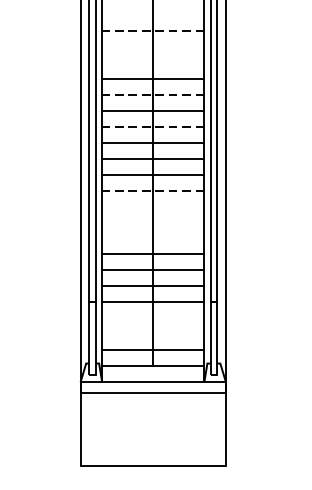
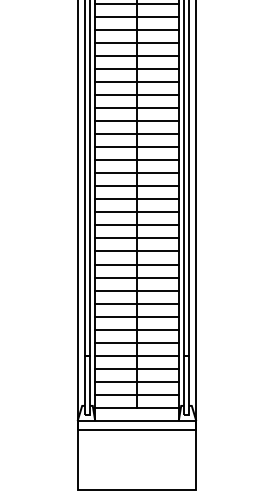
line: (152, 14) -> (136, 120), added
line: (153, 31) -> (137, 134), dashed -> solid
line: (152, 47) -> (136, 147), added
line: (152, 63) -> (136, 160), added
line: (153, 95) -> (137, 186), dashed -> solid
line: (153, 126) -> (137, 212), dashed -> solid
line: (153, 190) -> (137, 264), dashed -> solid
line: (152, 206) -> (136, 277), added
line: (152, 222) -> (136, 290), added
line: (152, 238) -> (136, 303), added
line: (152, 317) -> (136, 368), added
line: (152, 333) -> (136, 381), added

